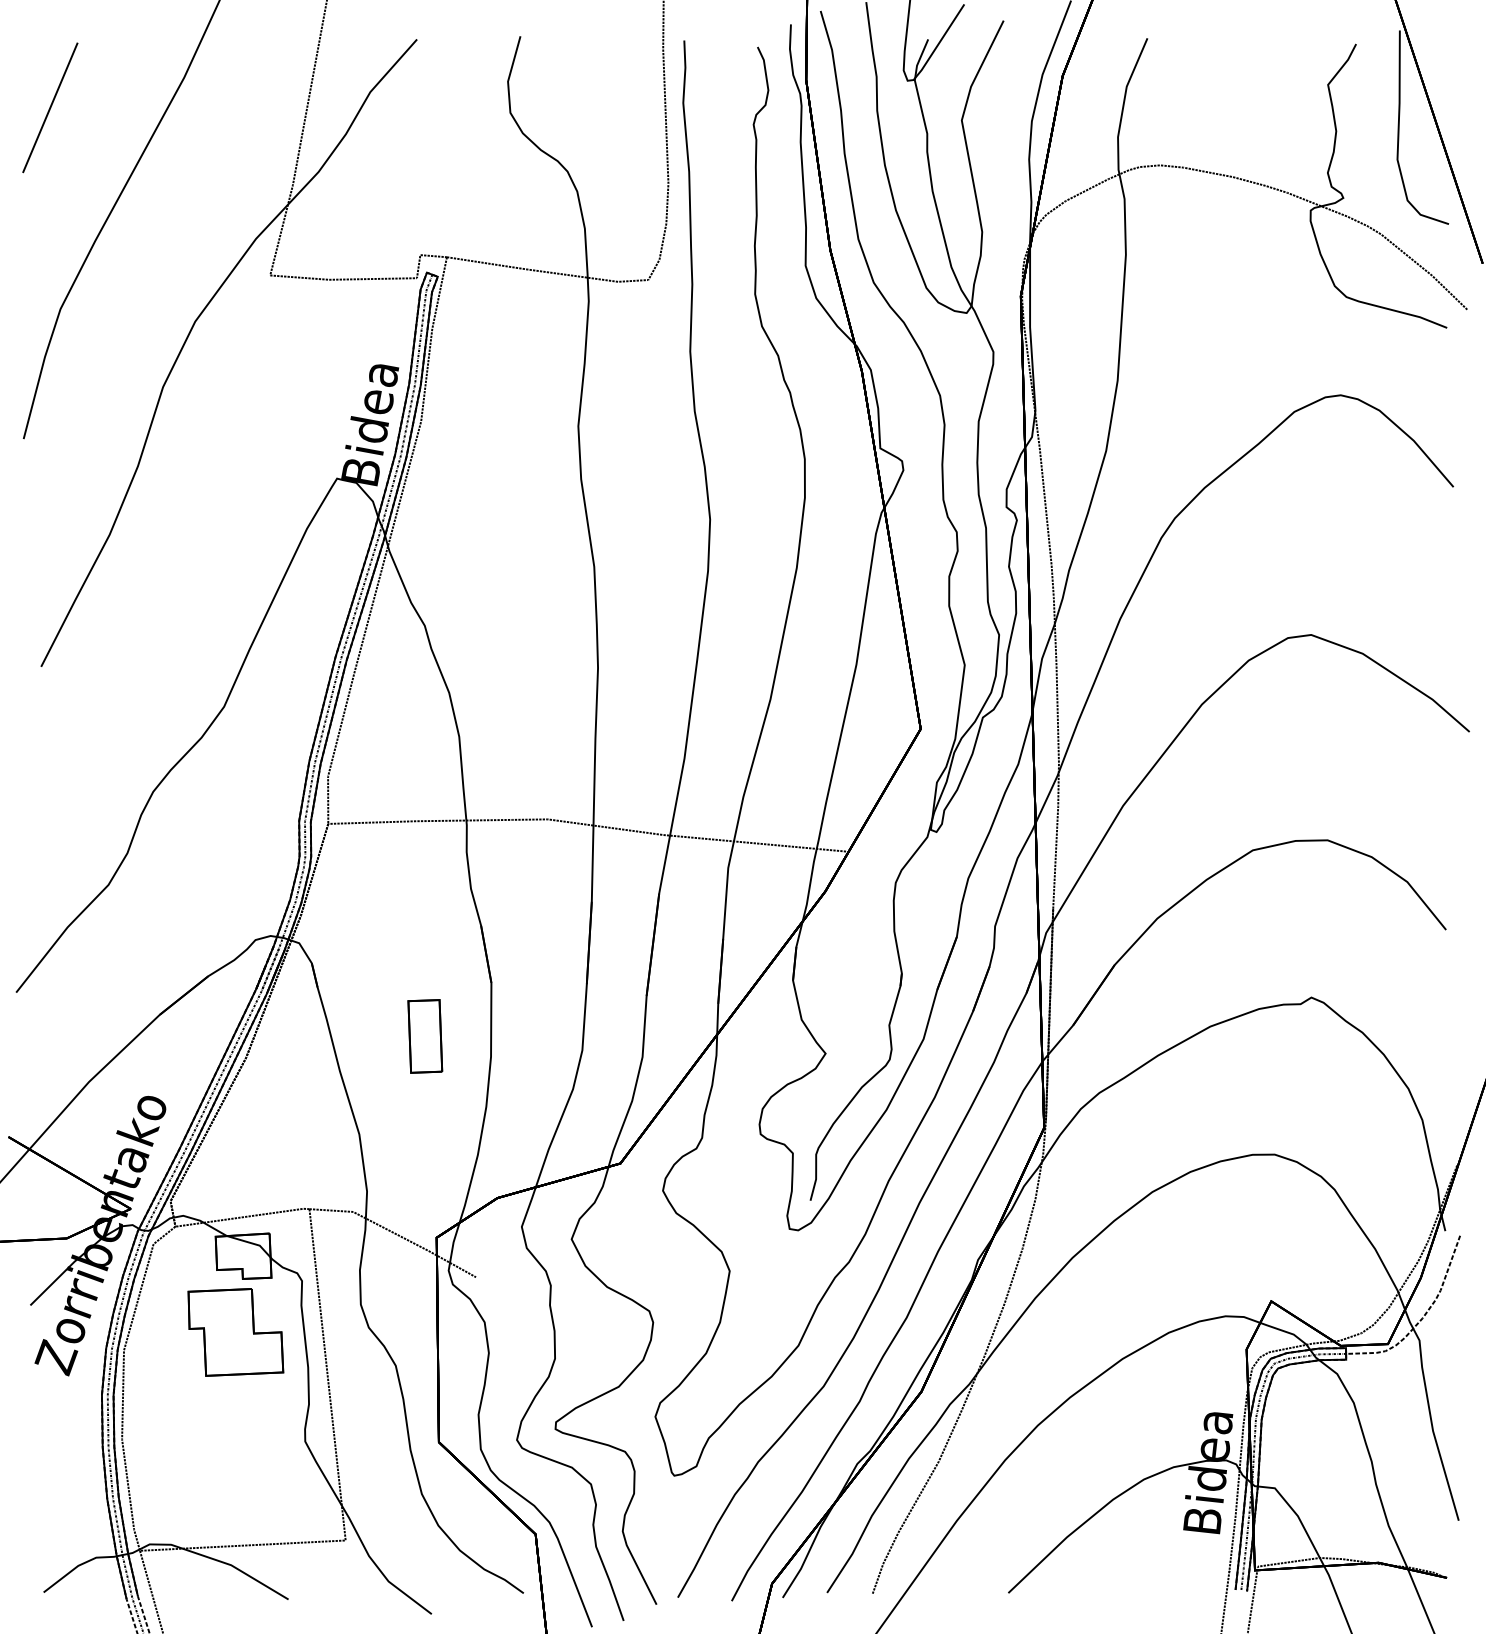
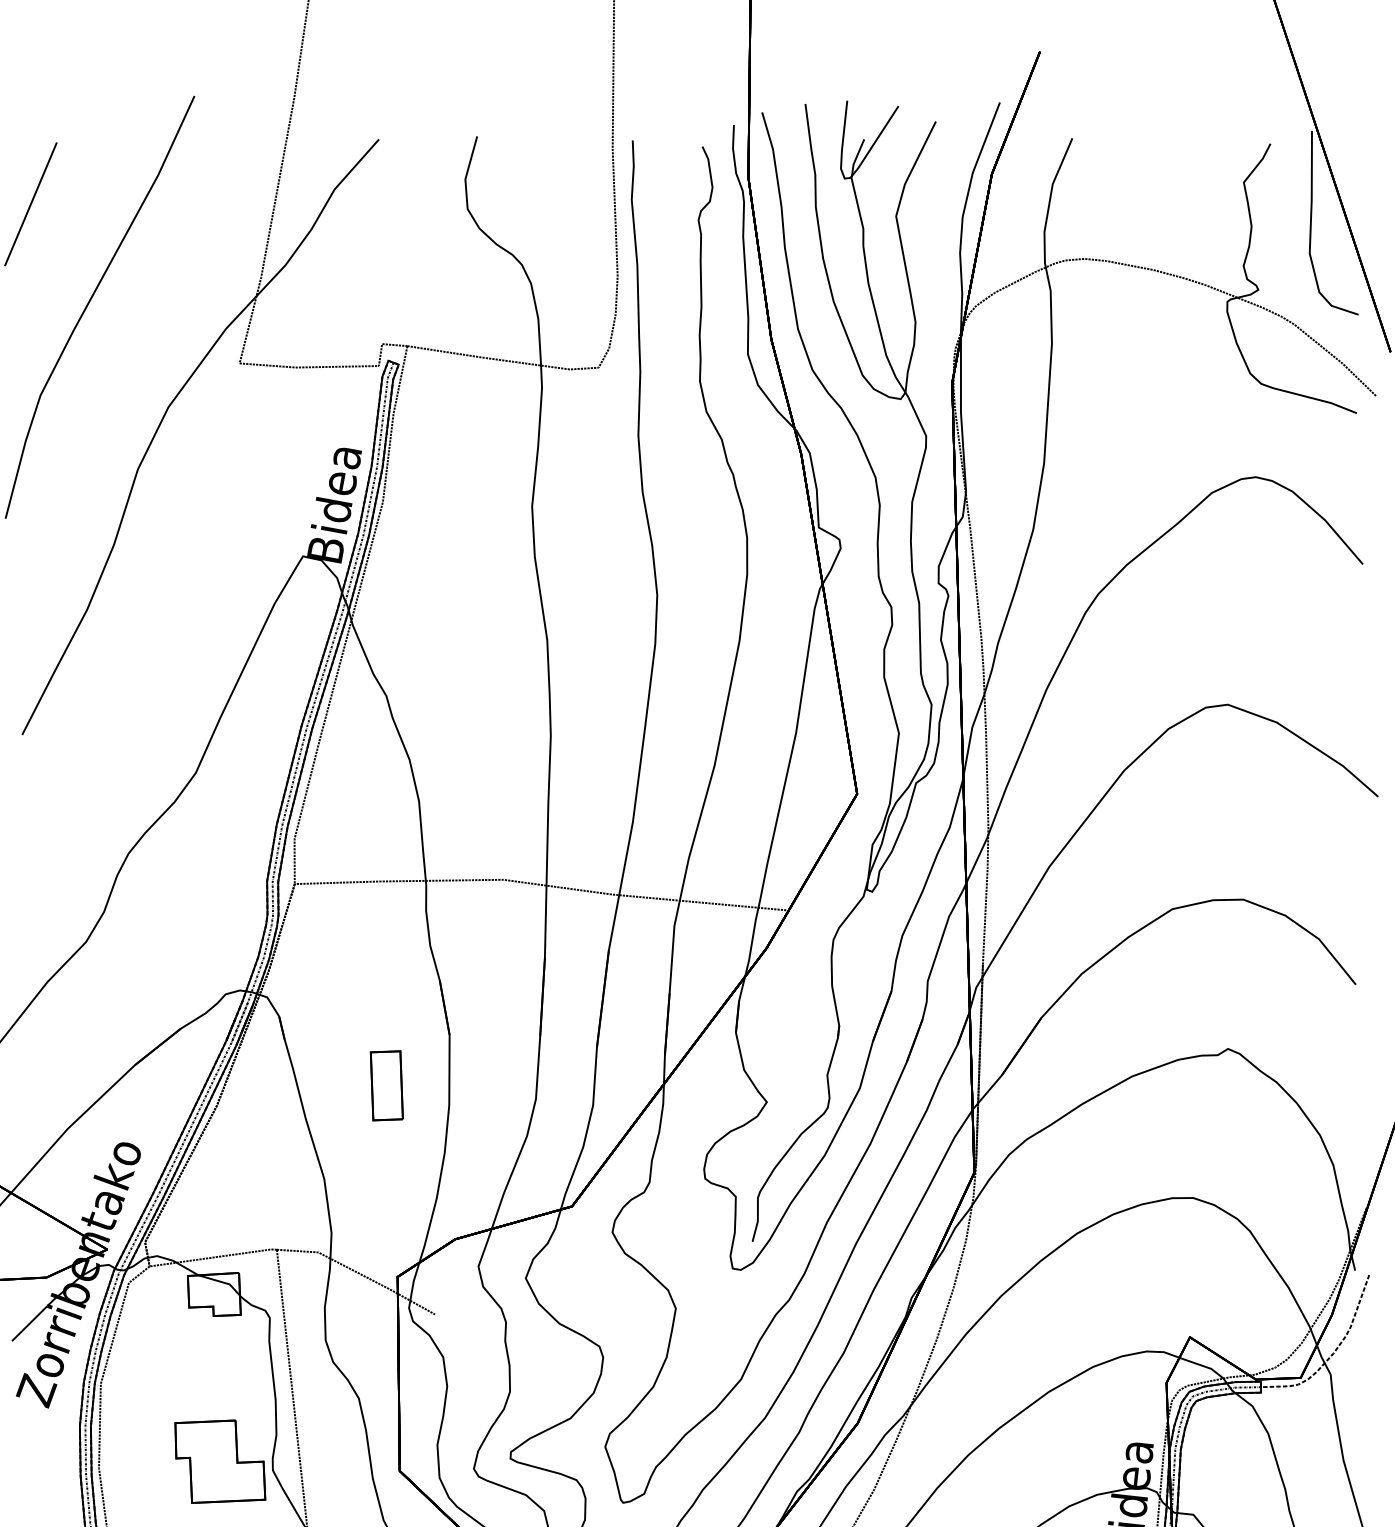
part: (235, 1332) -> (219, 1461), moved

